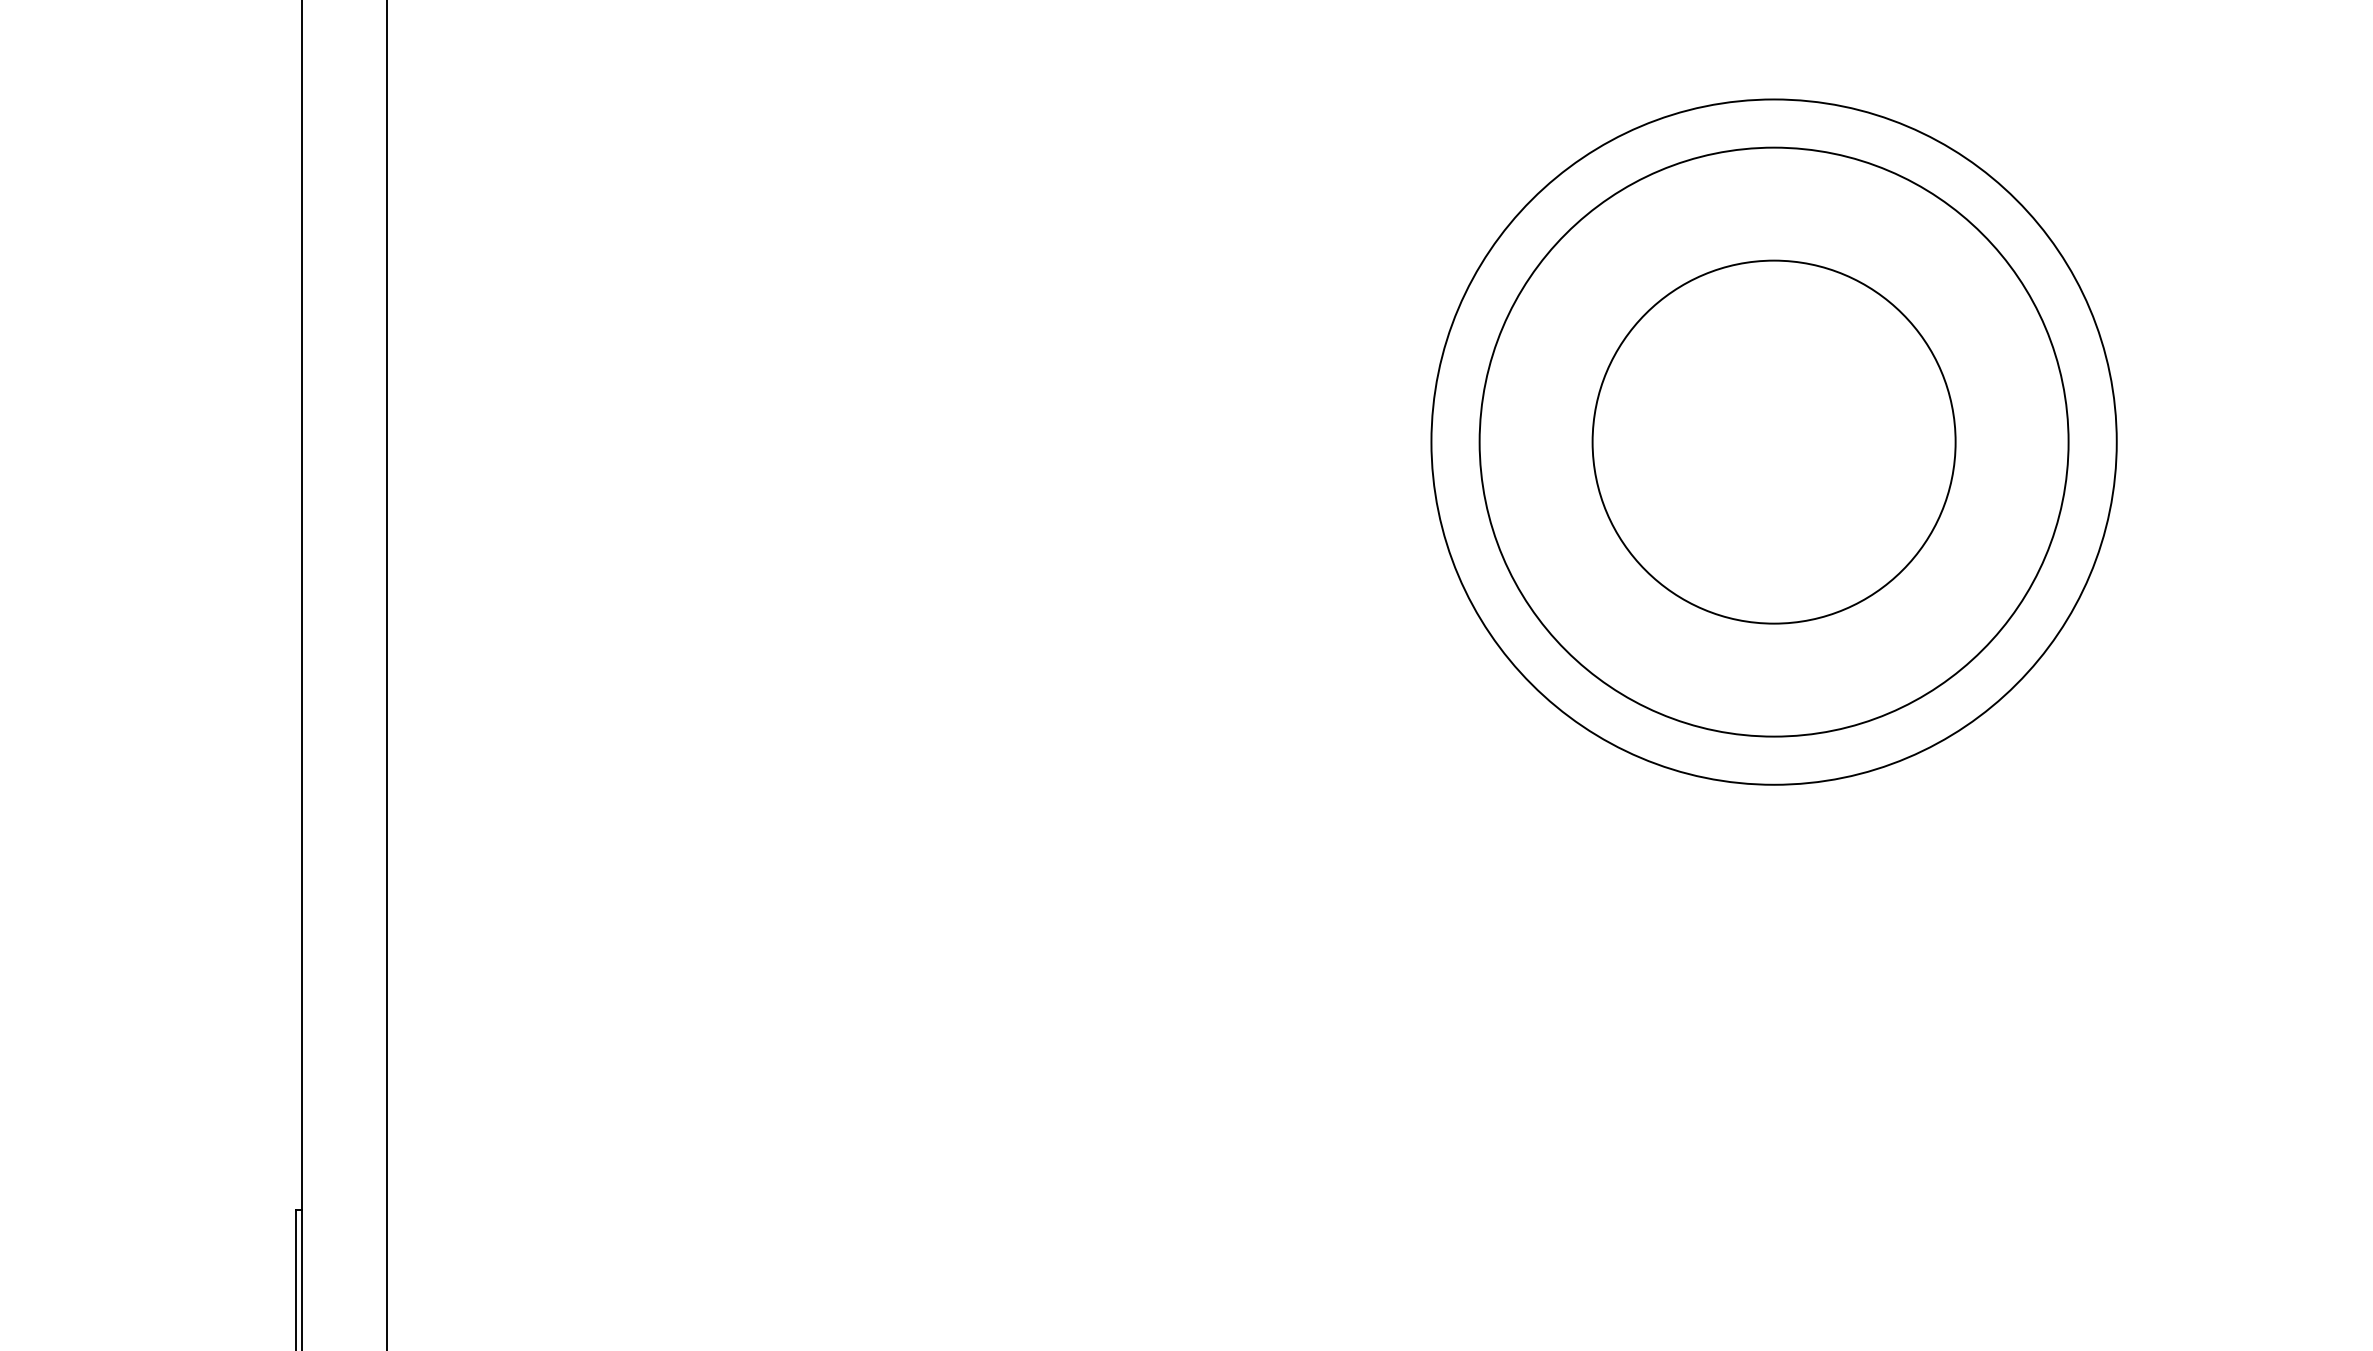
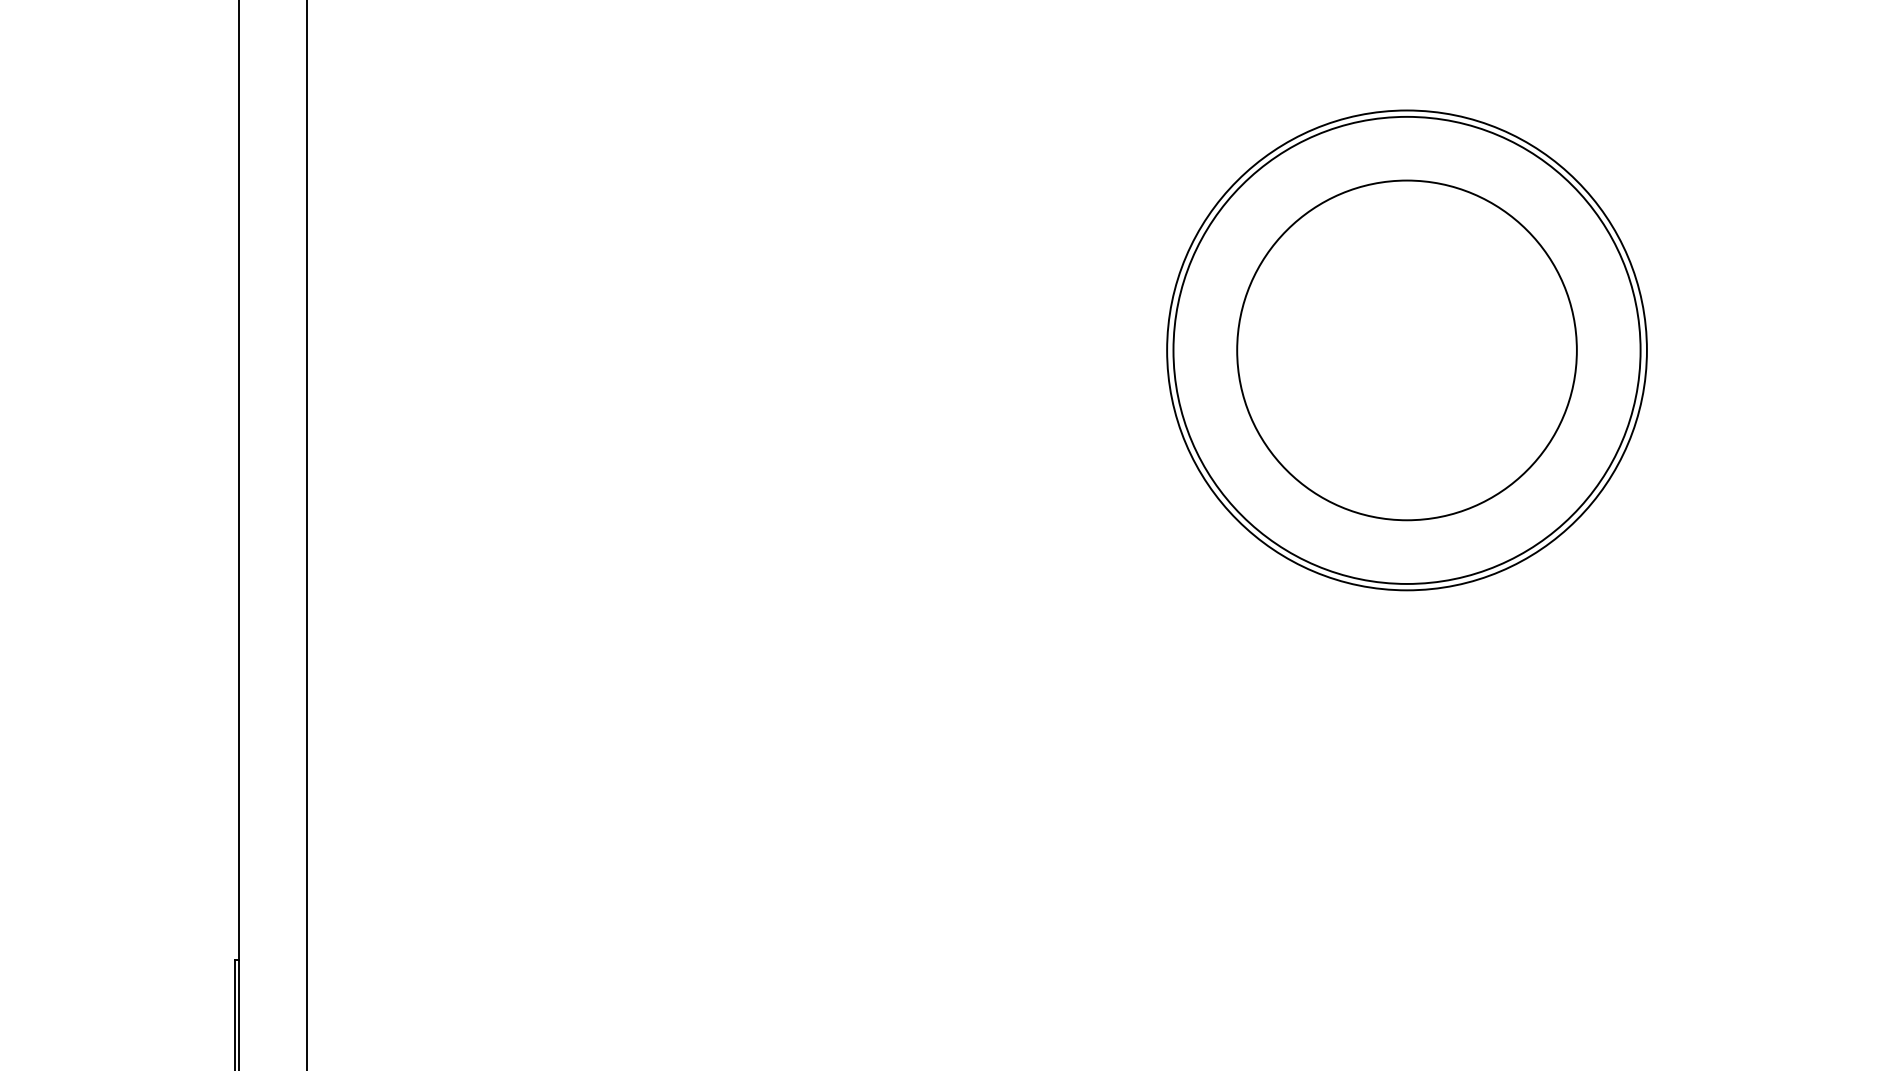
circle: (1773, 441) -> (1406, 349), size x0.62
circle: (1773, 441) -> (1406, 349), size x1.67

